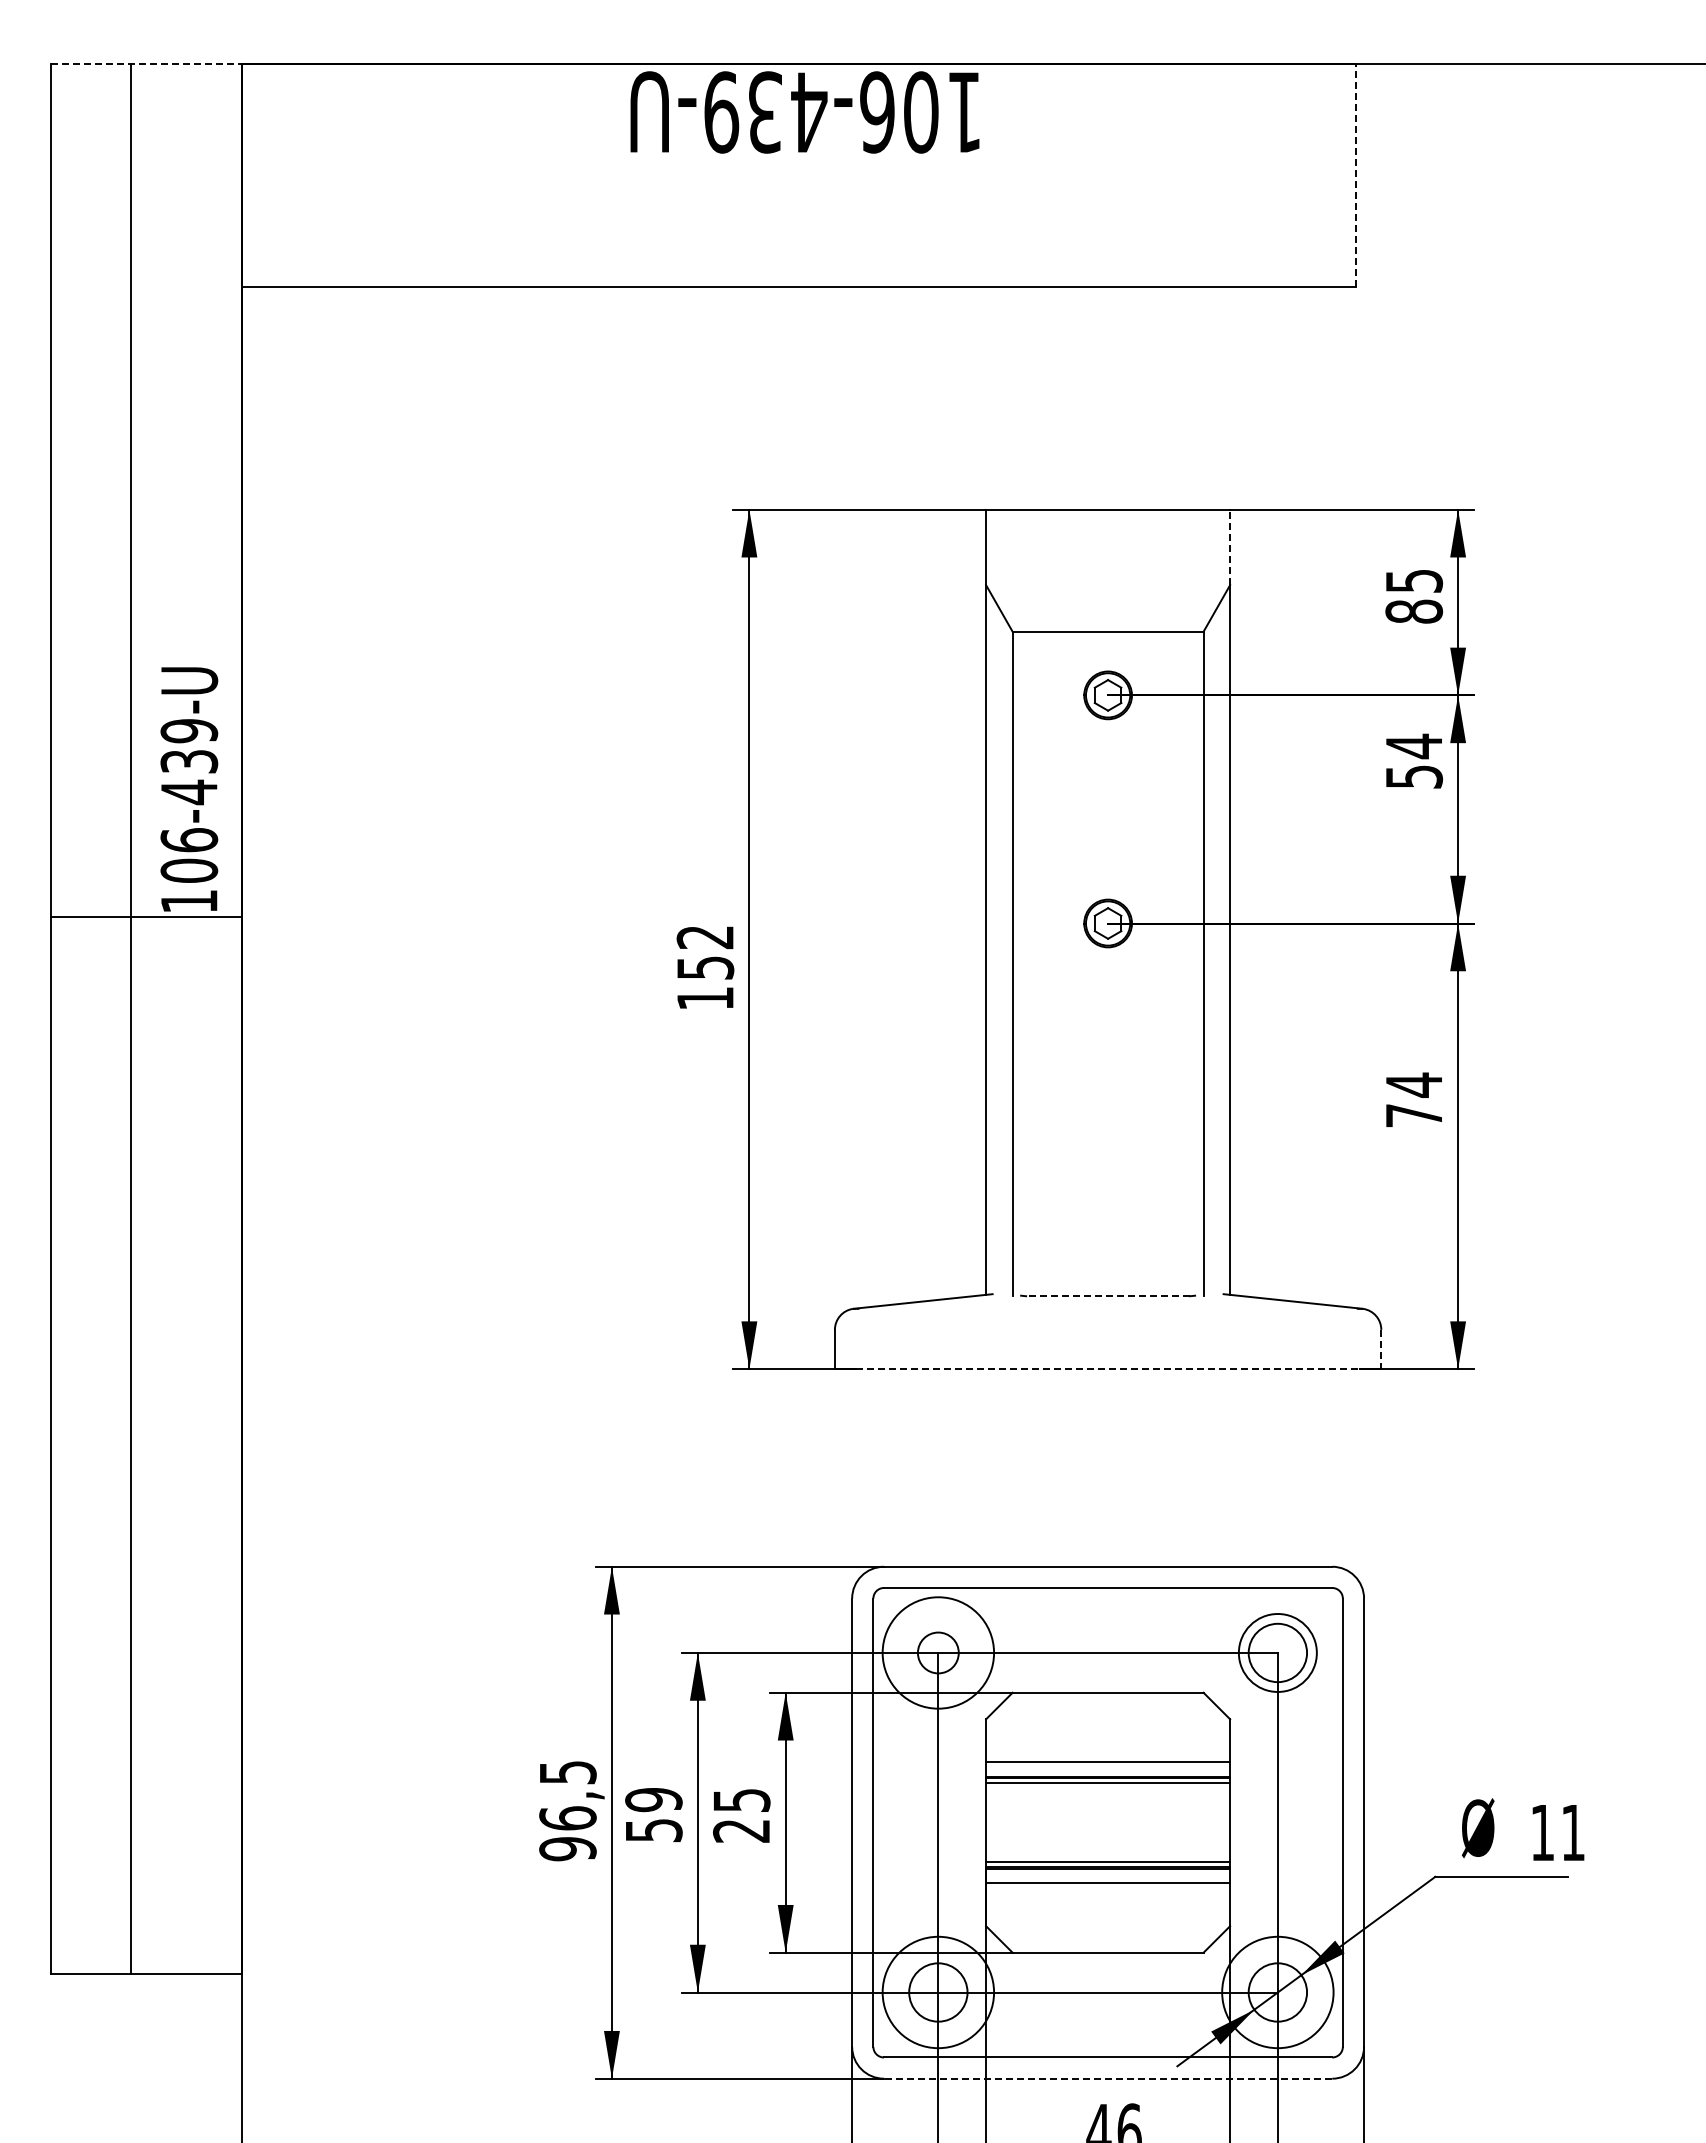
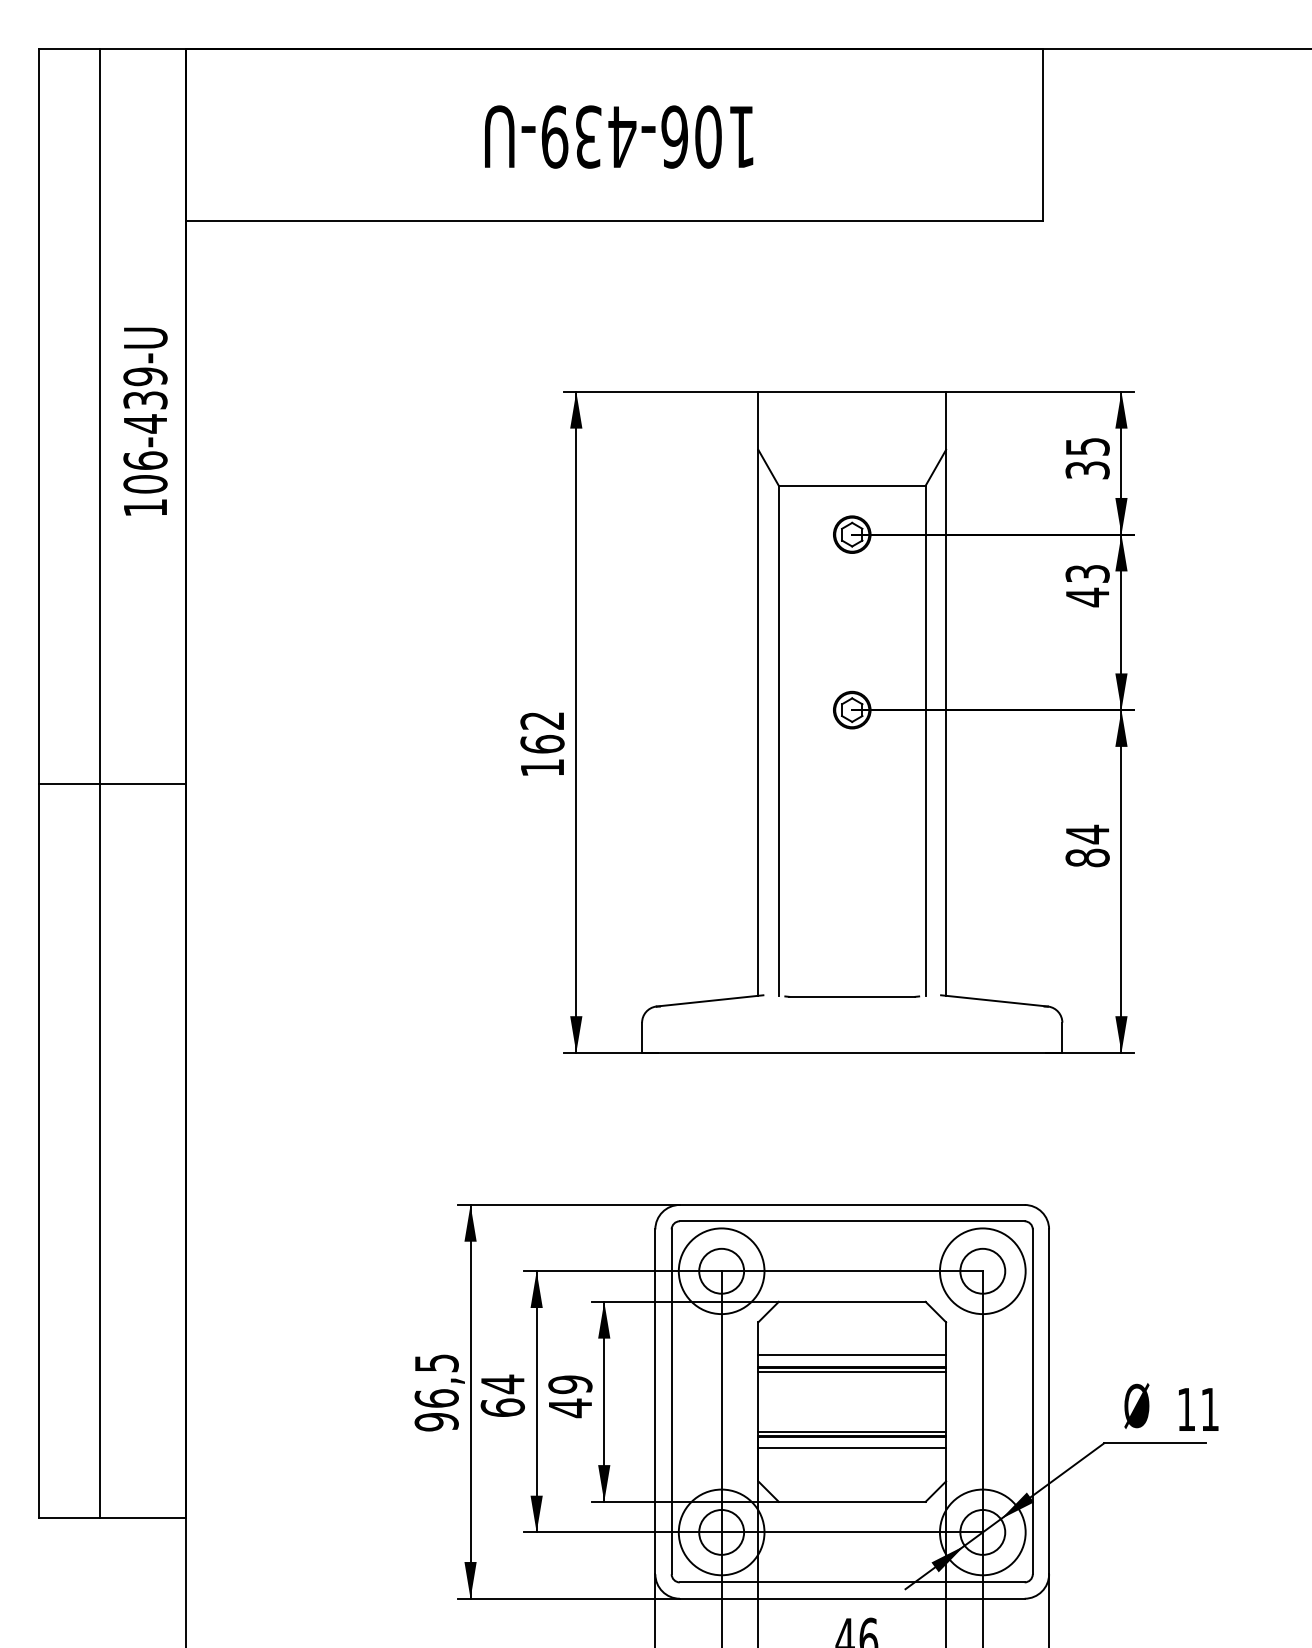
line: (146, 64) -> (112, 49), dashed -> solid
text: (804, 112) -> (618, 137), moved
line: (1355, 175) -> (1042, 134), dashed -> solid
line: (1230, 547) -> (946, 420), dashed -> solid
text: (1414, 611) -> (1087, 470), 85 -> 35
text: (1414, 761) -> (1087, 585), 54 -> 43
text: (189, 789) -> (145, 421), moved
line: (145, 917) -> (111, 784), moved
text: (705, 967) -> (542, 744), 152 -> 162
text: (1414, 1115) -> (1087, 857), 74 -> 84
line: (1108, 1296) -> (852, 997), dashed -> solid
line: (1381, 1349) -> (1062, 1037), dashed -> solid
line: (1108, 1369) -> (852, 1053), dashed -> solid
circle: (938, 1652) -> (721, 1270), size x1.43
circle: (1277, 1652) -> (982, 1270), size x1.43
text: (653, 1814) -> (502, 1395), 59 -> 64
text: (741, 1815) -> (570, 1396), 25 -> 49
line: (1107, 2078) -> (851, 1598), dashed -> solid

